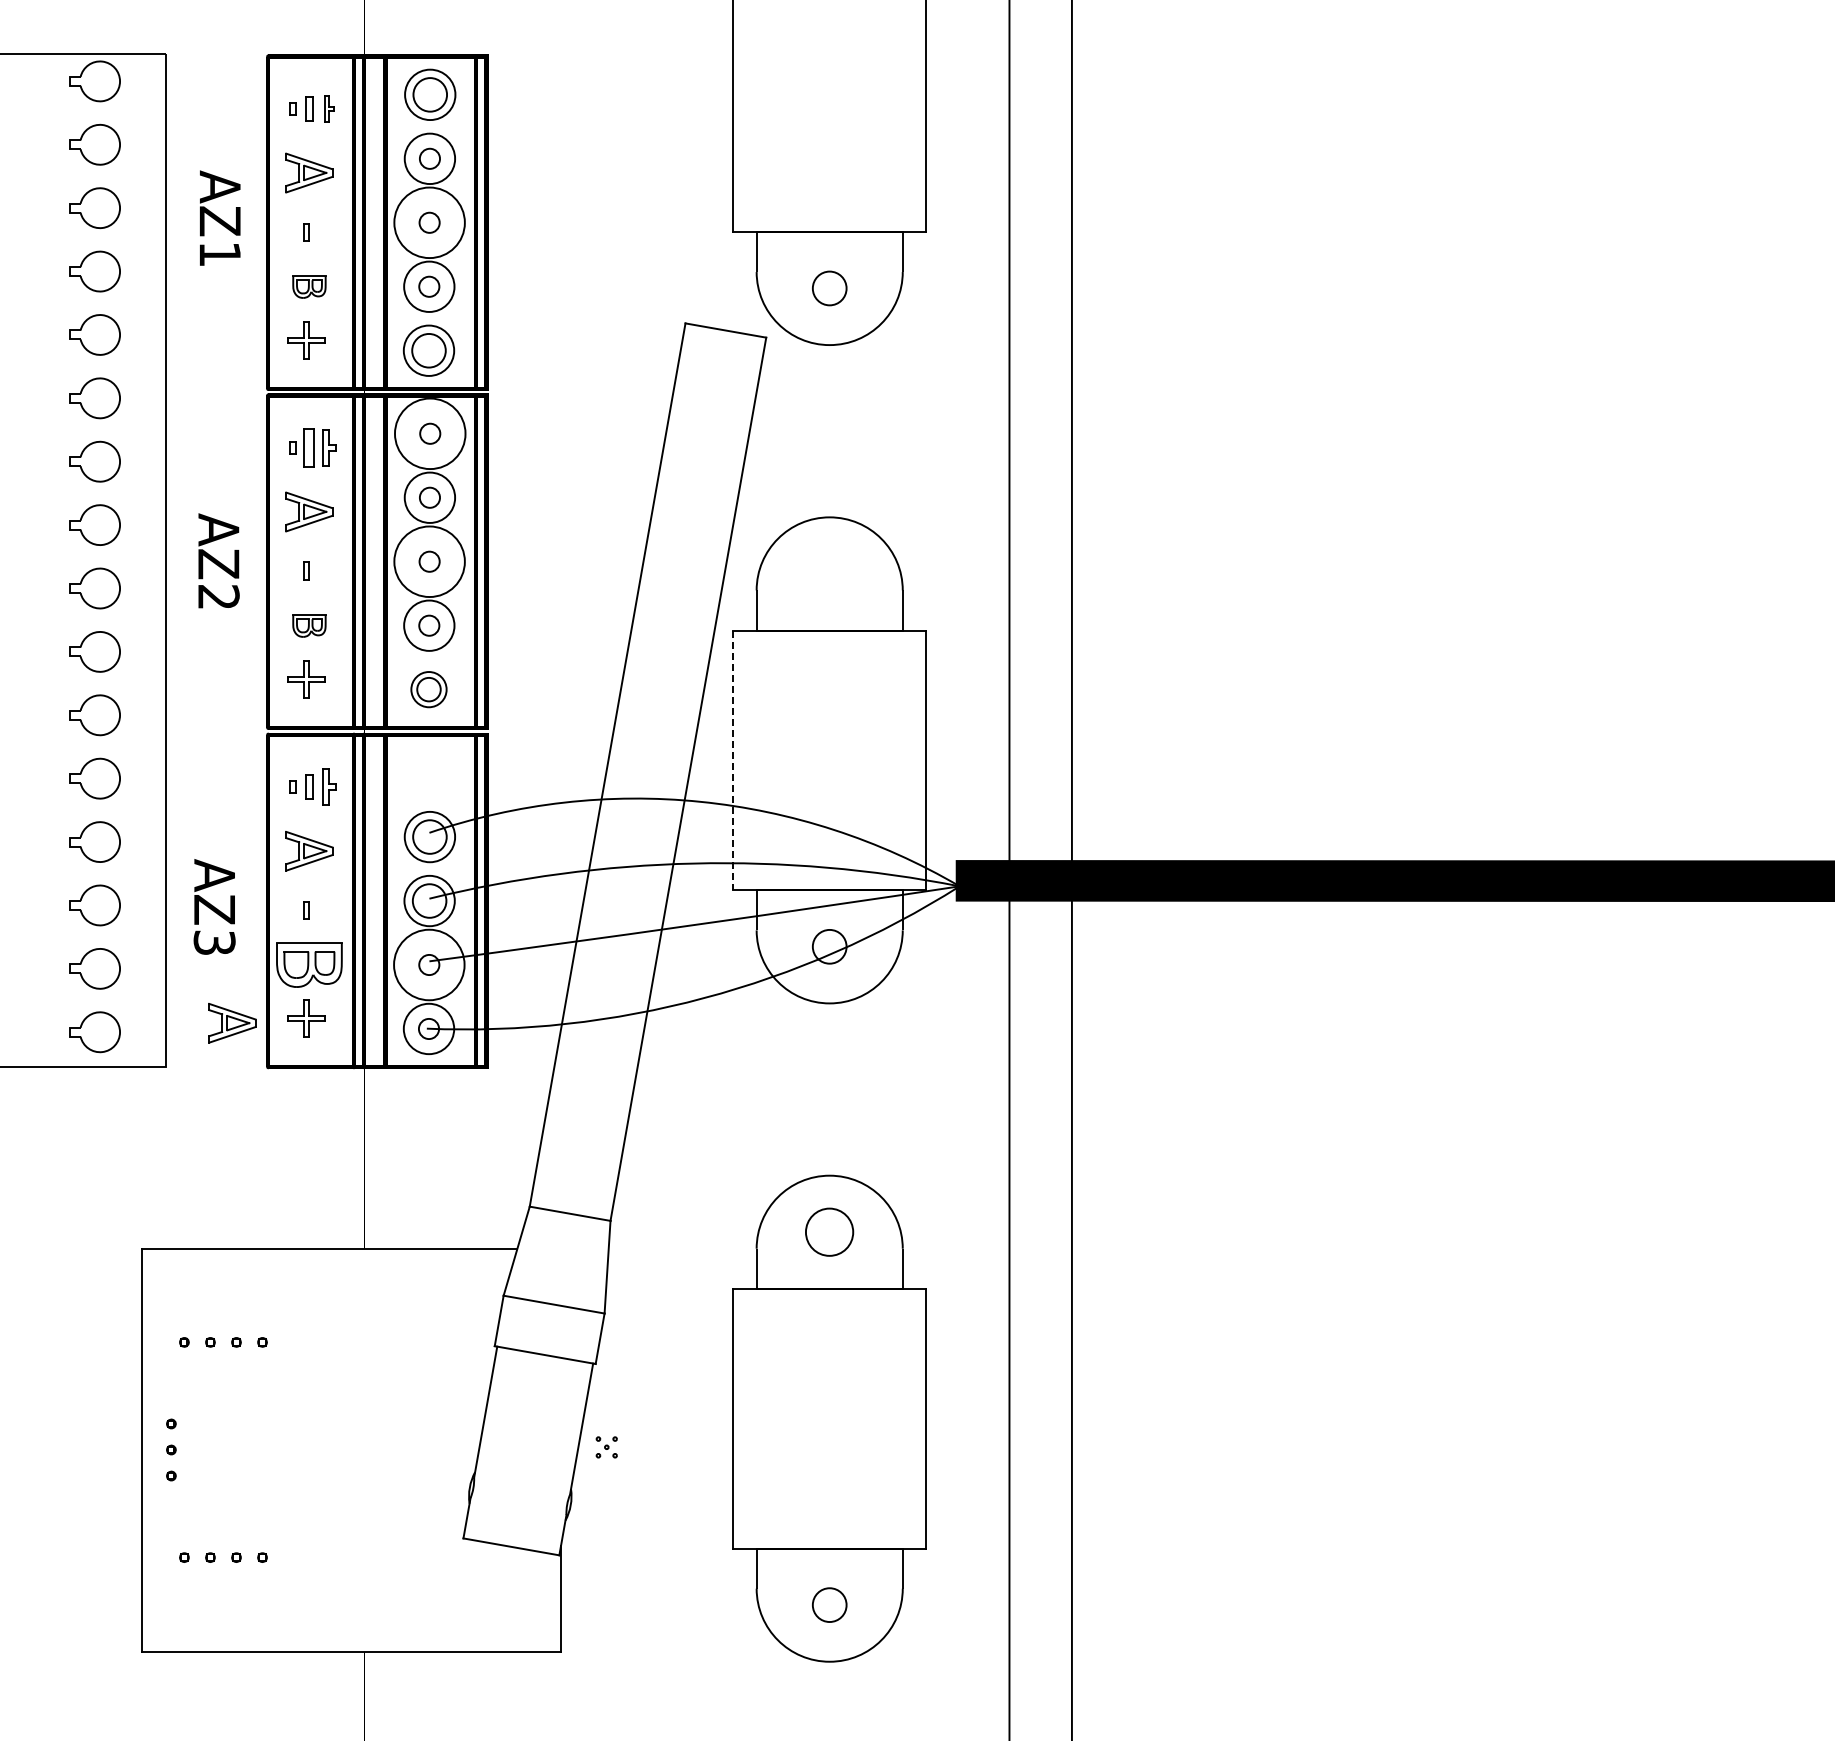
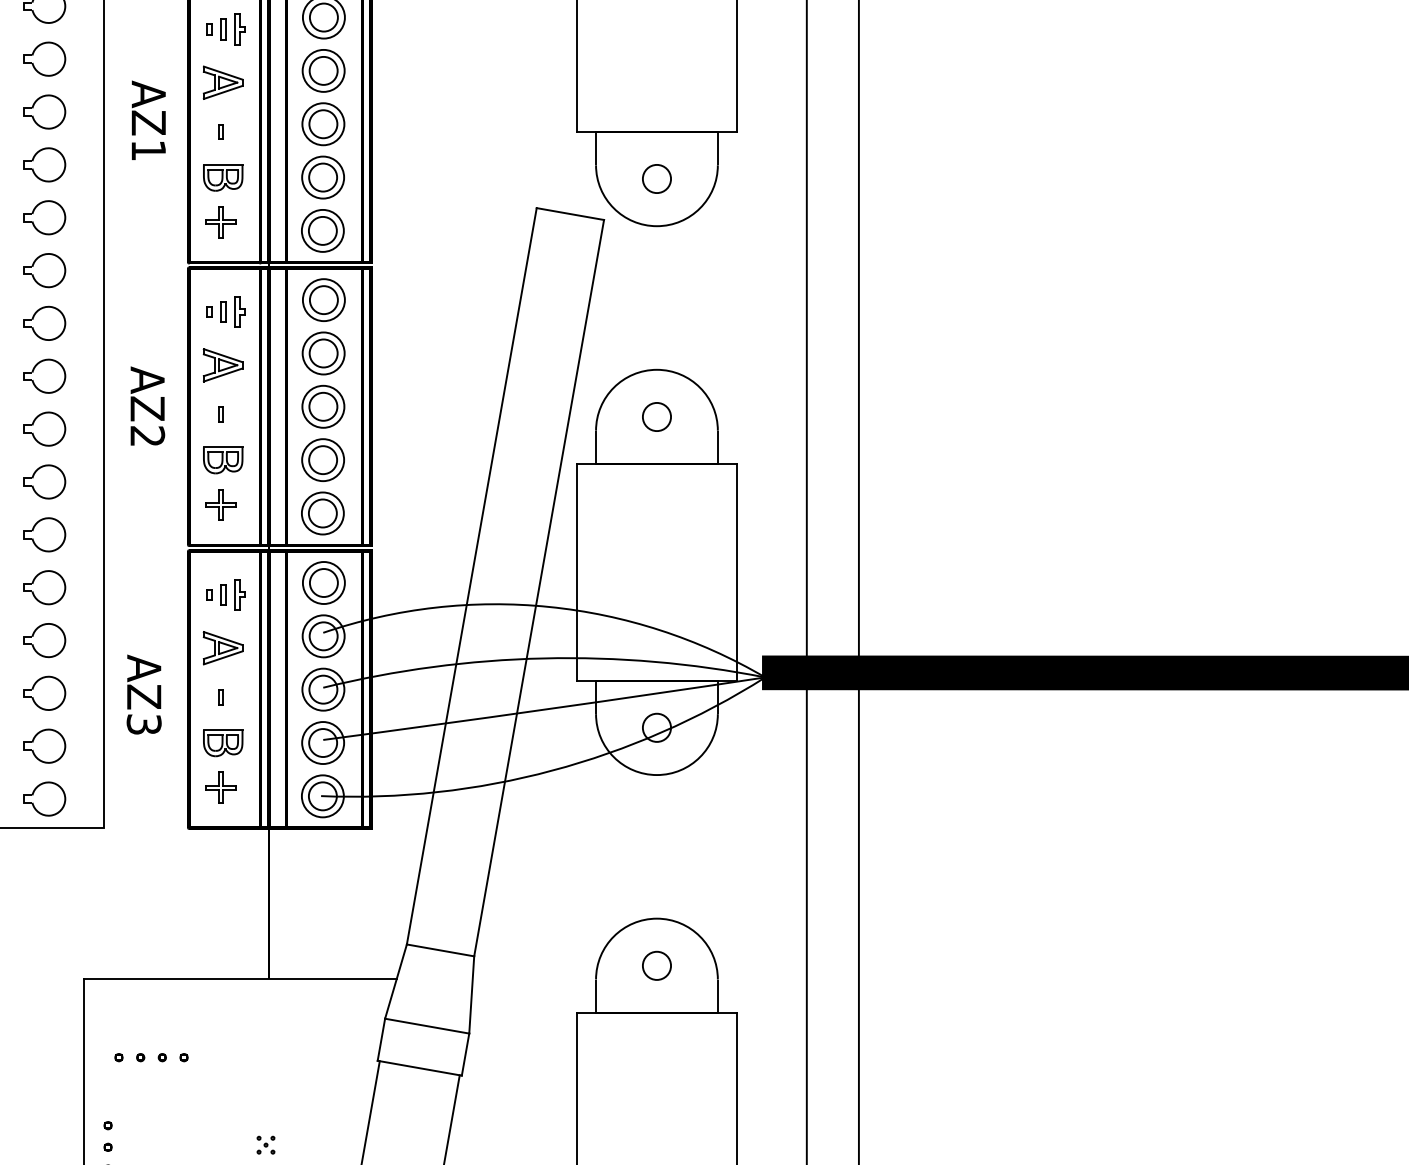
part: (329, 108) -> (239, 28), size x1.43
circle: (429, 158) -> (323, 70), size x1.67
circle: (429, 222) -> (323, 123), size x0.71
circle: (429, 222) -> (323, 123), size x1.67
part: (309, 286) -> (223, 177), size x1.43
circle: (429, 286) -> (323, 177), size x1.67
circle: (430, 433) -> (324, 299), size x0.71
circle: (430, 433) -> (324, 299), size x1.67
part: (309, 447) -> (223, 311), size x0.62
circle: (429, 497) -> (323, 353), size x1.67
circle: (429, 561) -> (323, 406), size x0.71
circle: (429, 561) -> (323, 406), size x1.67
circle: (829, 573) -> (656, 416), added
part: (309, 625) -> (223, 459), size x1.43
circle: (429, 625) -> (323, 459), size x1.67
part: (428, 689) -> (322, 513), size x1.43
line: (733, 760) -> (576, 572), dashed -> solid
part: (430, 773) -> (324, 583), added
circle: (429, 964) -> (323, 742), size x0.71
circle: (429, 964) -> (323, 742), size x1.67
part: (309, 965) -> (223, 743), size x0.71
part: (232, 1023) -> (159, 791), removed
circle: (428, 1028) -> (322, 795), size x1.67
circle: (829, 1232) -> (656, 966), size x0.71
part: (606, 1447) -> (265, 1145), moved

